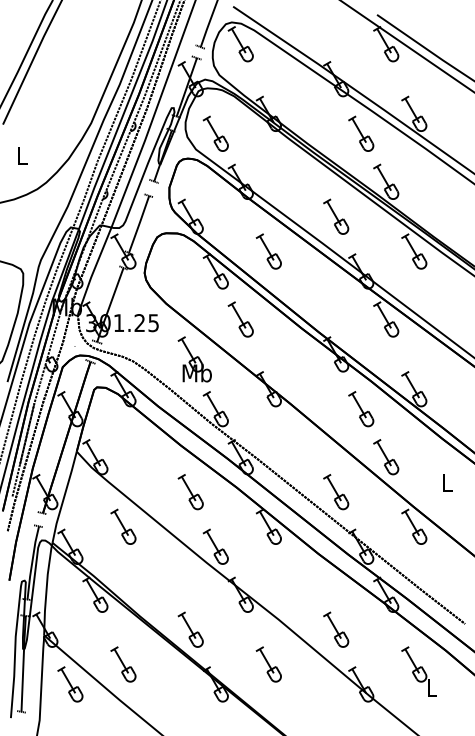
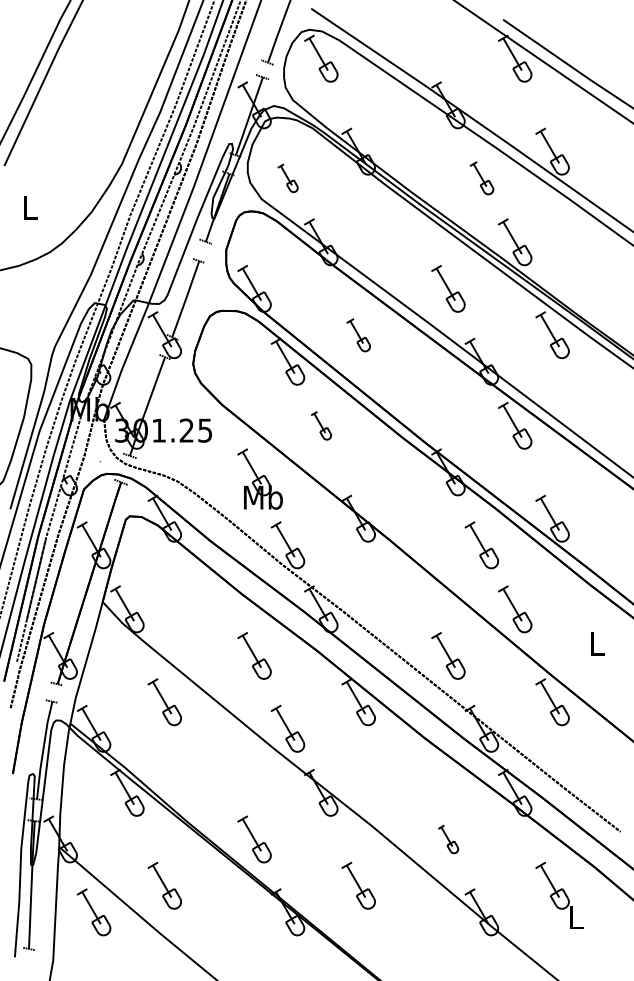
part: (215, 134) -> (287, 178), size x0.6
part: (360, 134) -> (481, 178), size x0.7
part: (268, 251) -> (358, 335), size x0.7
part: (240, 319) -> (321, 425), size x0.6
part: (336, 629) -> (448, 839), size x0.6

